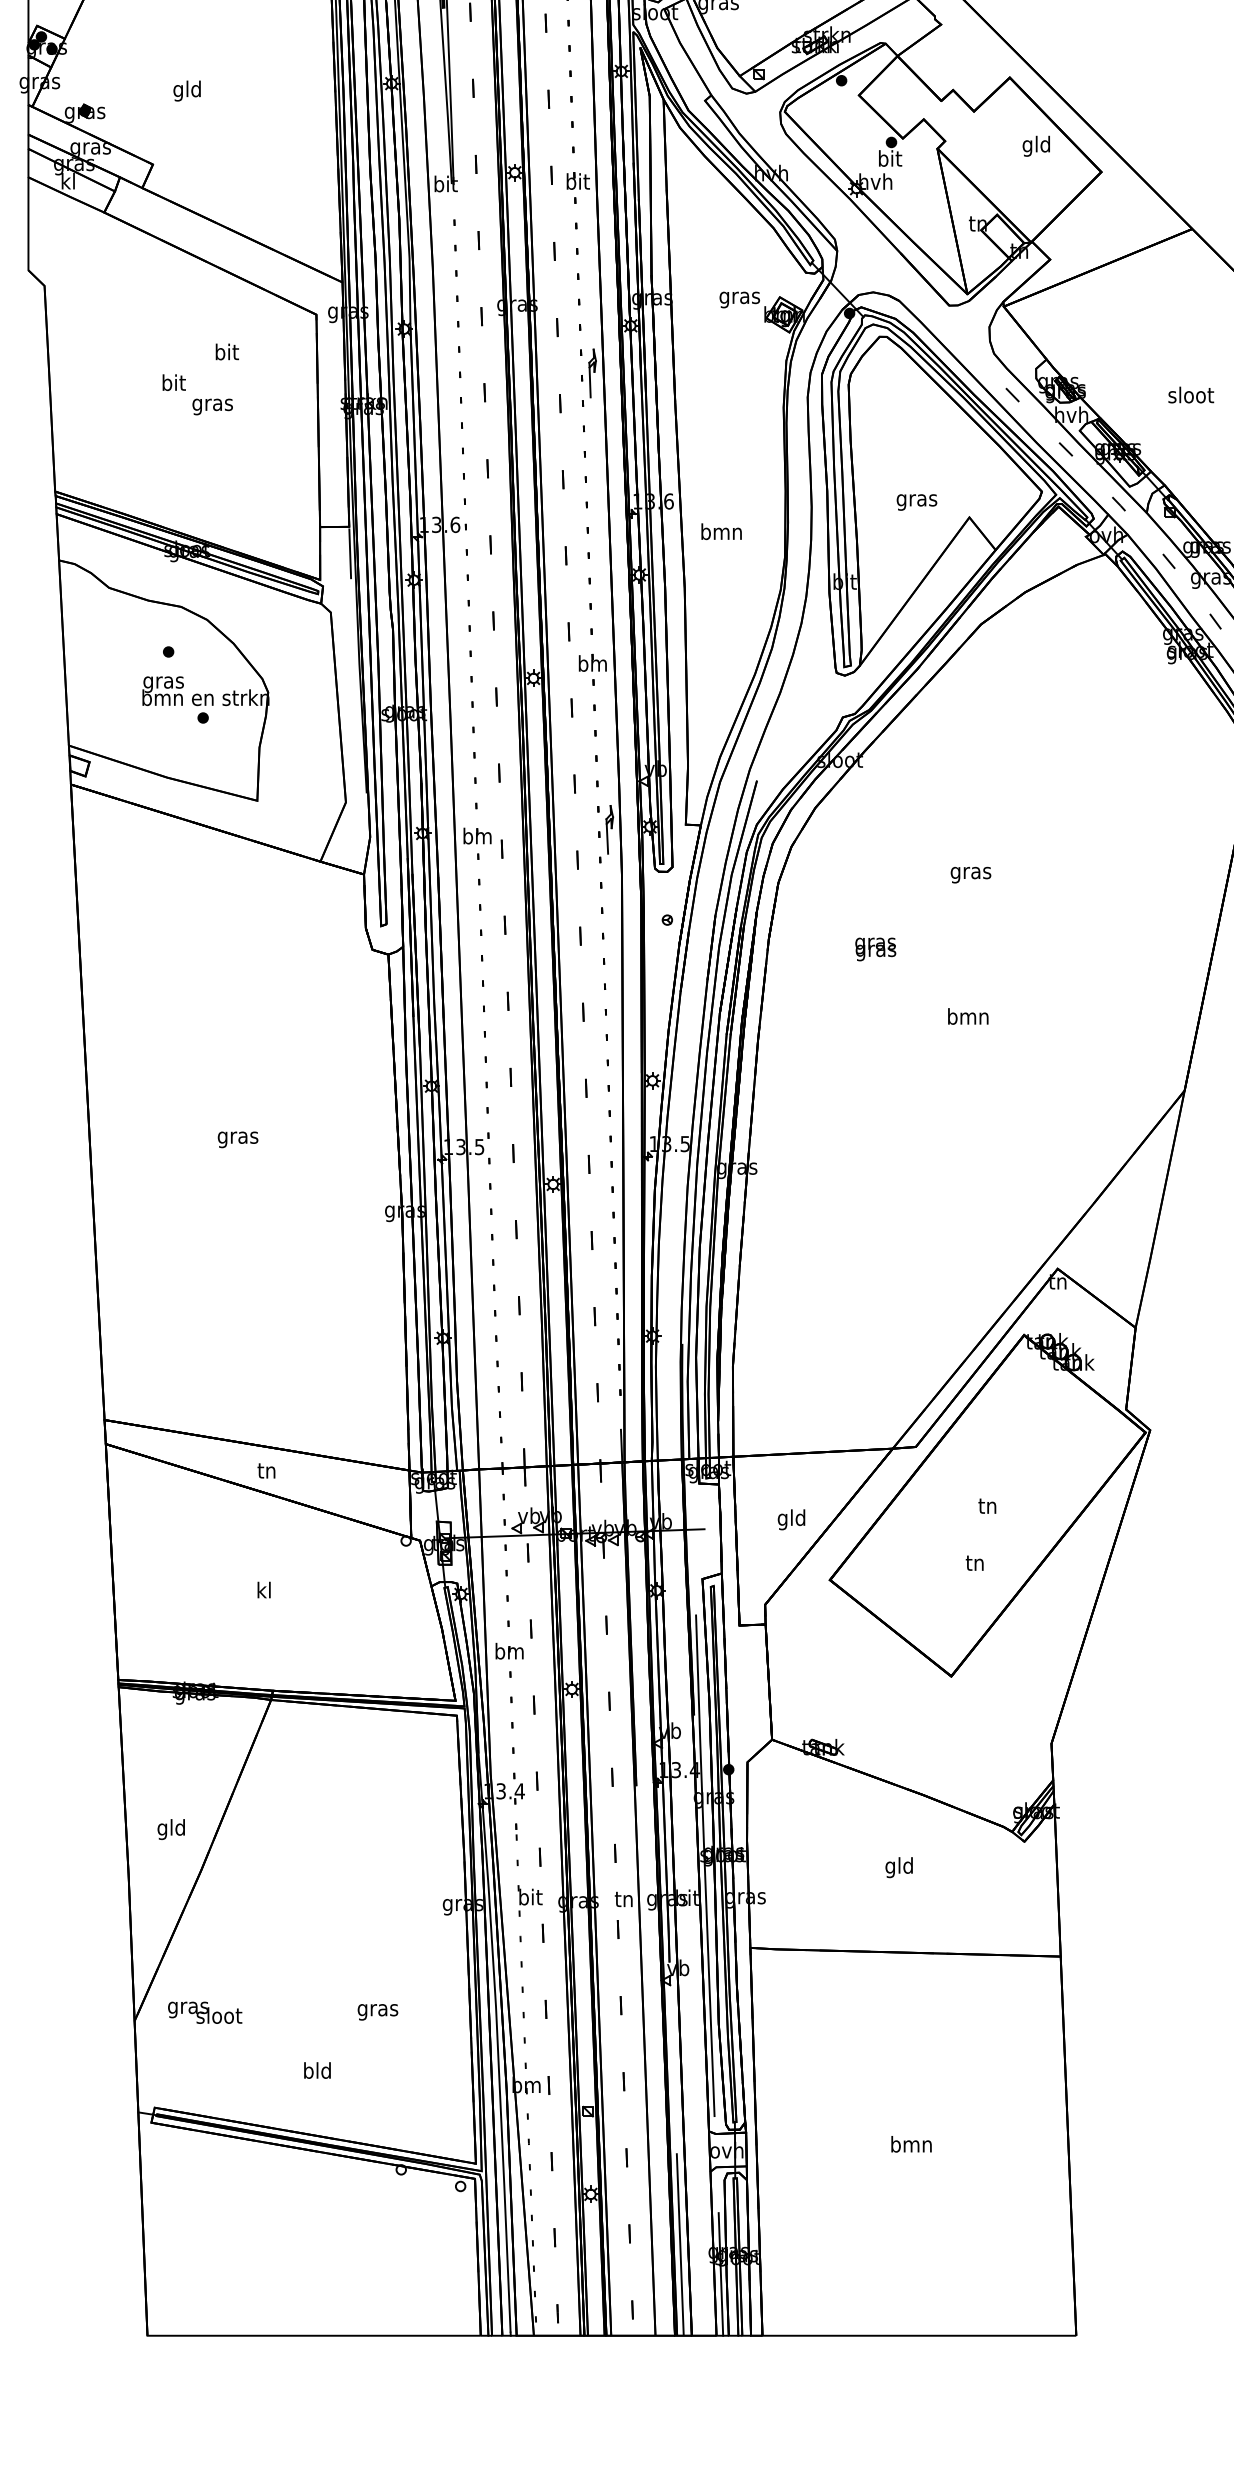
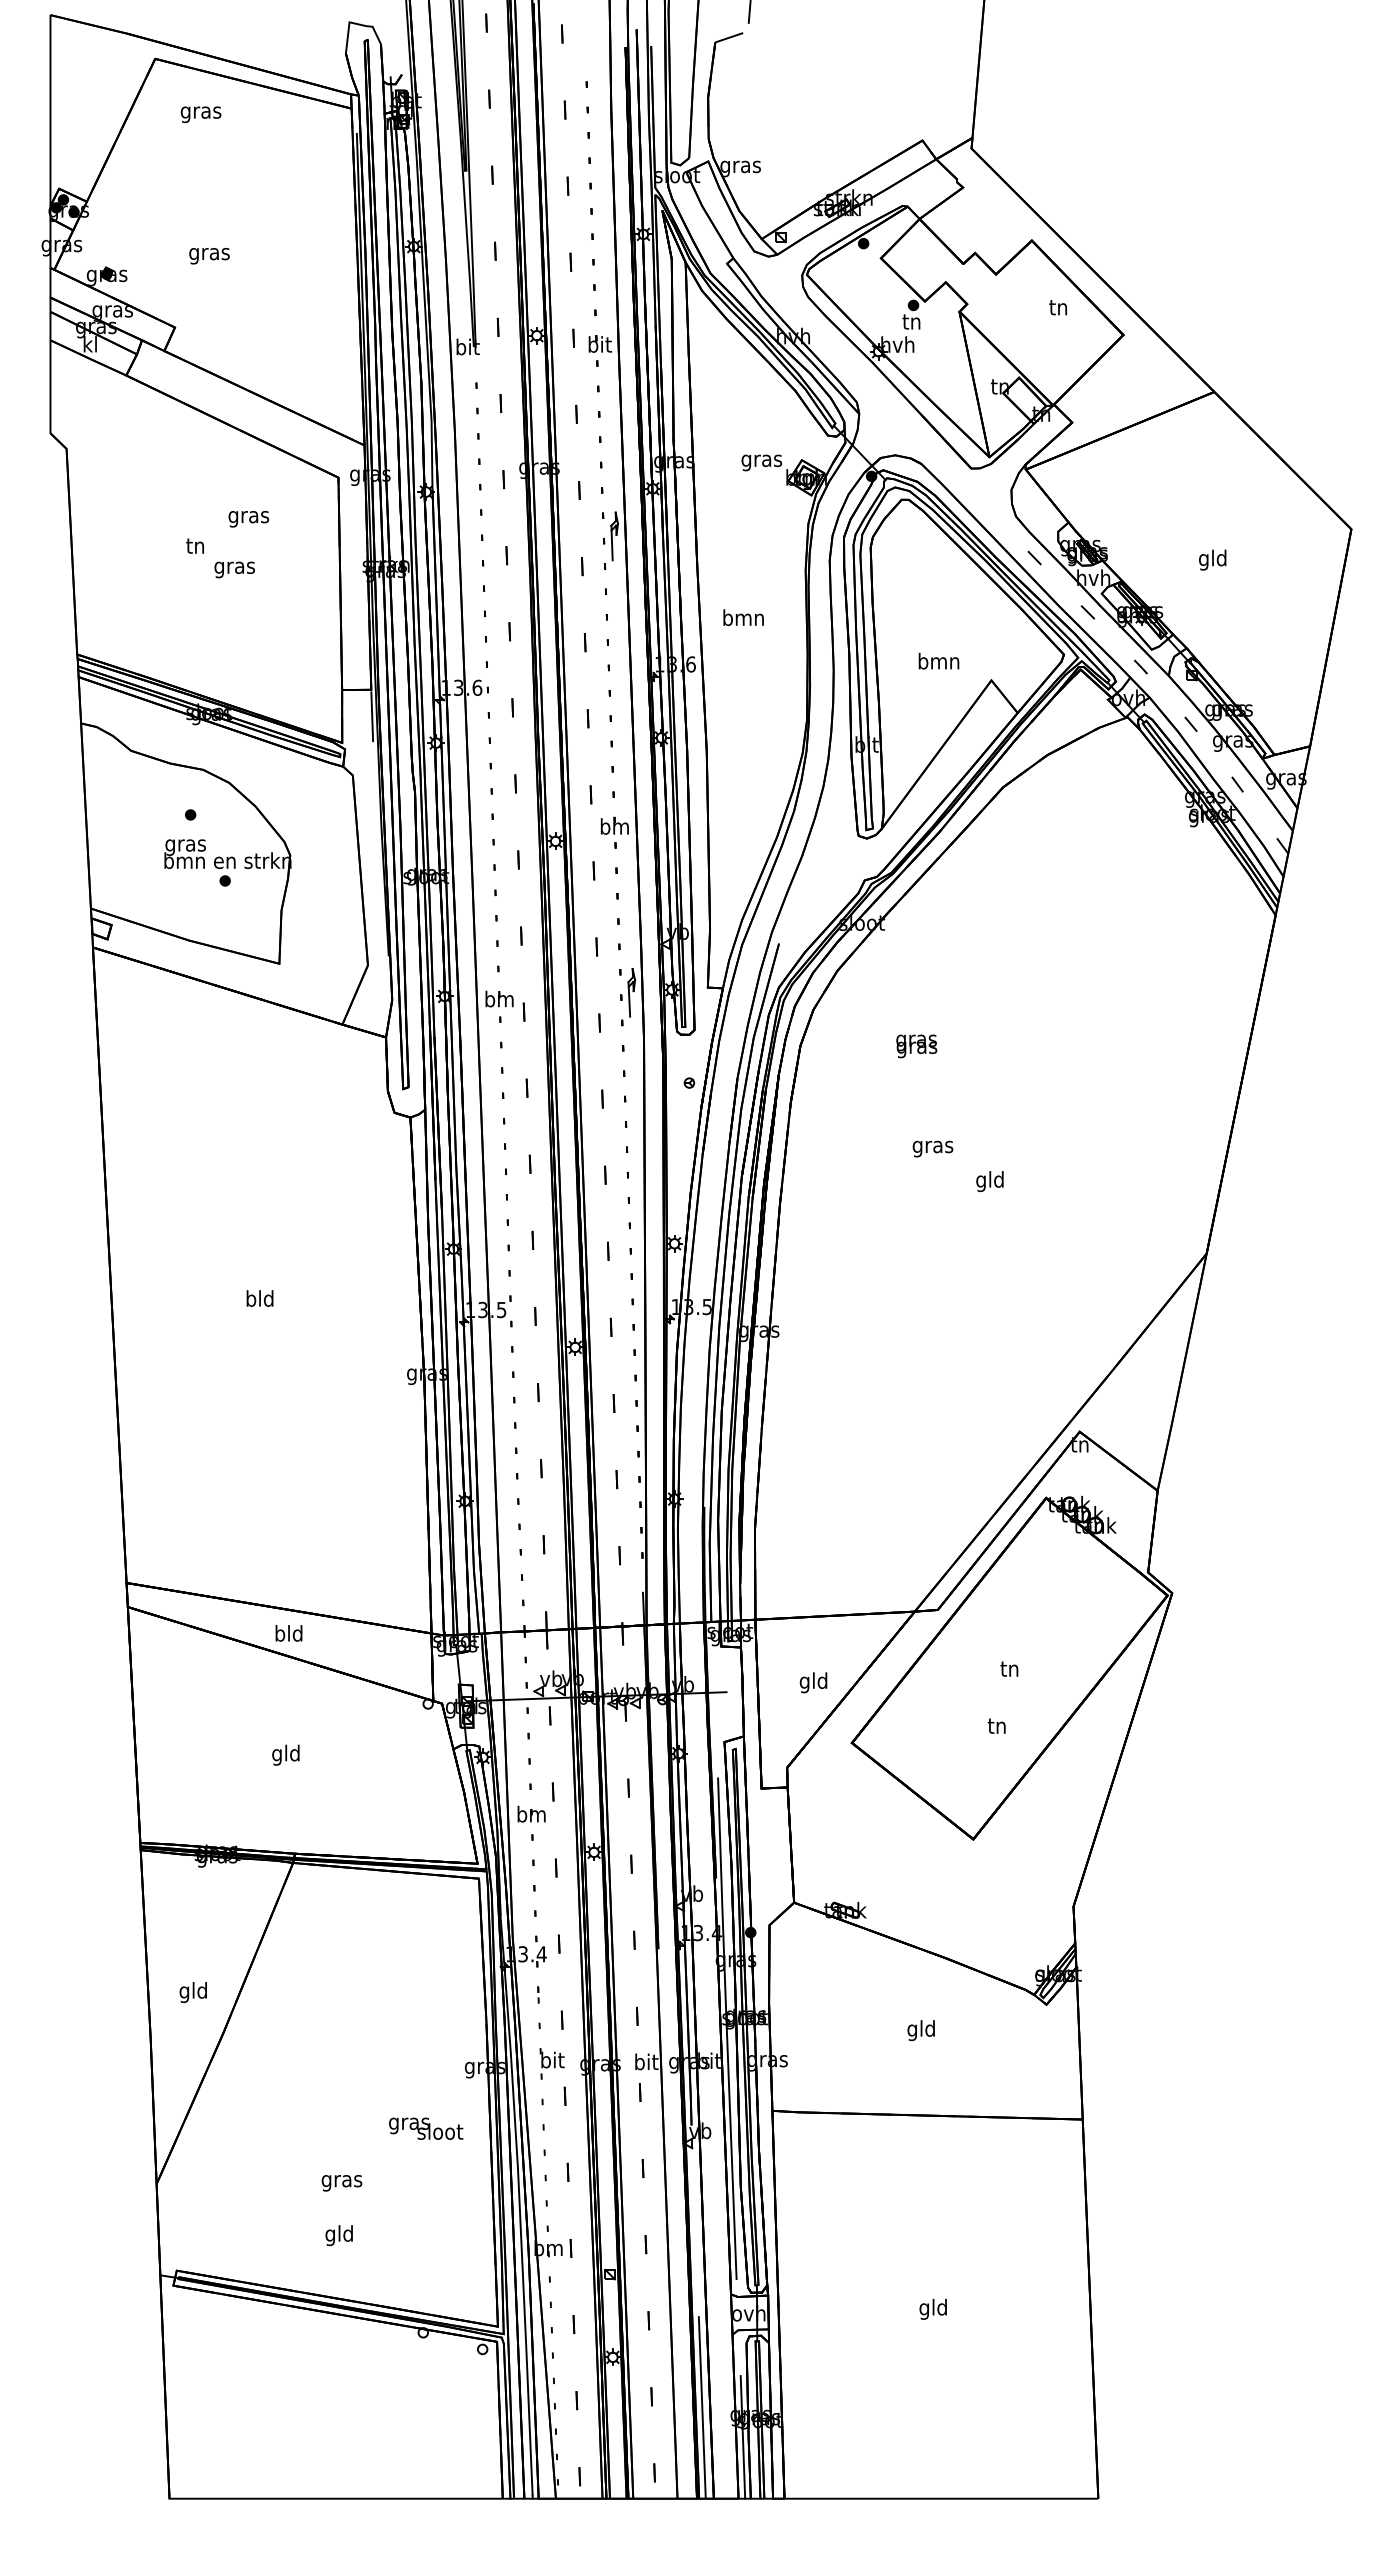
text: (187, 90) -> (209, 253), gld -> gras
text: (1035, 145) -> (1057, 308), gld -> tn
text: (890, 158) -> (912, 321), bit -> tn
text: (226, 353) -> (248, 516), bit -> gras
text: (173, 382) -> (195, 545), bit -> tn
text: (1191, 396) -> (1213, 559), sloot -> gld
text: (916, 499) -> (938, 662), gras -> bmn
text: (721, 531) -> (743, 617), moved
text: (970, 874) -> (932, 1148), moved
text: (875, 949) -> (916, 1046), moved
text: (968, 1018) -> (990, 1181), bmn -> gld
text: (237, 1137) -> (259, 1300), gras -> bld
text: (266, 1470) -> (288, 1633), tn -> bld
text: (263, 1591) -> (285, 1754), kl -> gld
text: (624, 1898) -> (646, 2061), tn -> bit
text: (205, 2012) -> (426, 2128), moved
text: (377, 2012) -> (341, 2183), moved
text: (308, 2072) -> (330, 2235), bld -> gld
text: (911, 2145) -> (933, 2308), bmn -> gld

